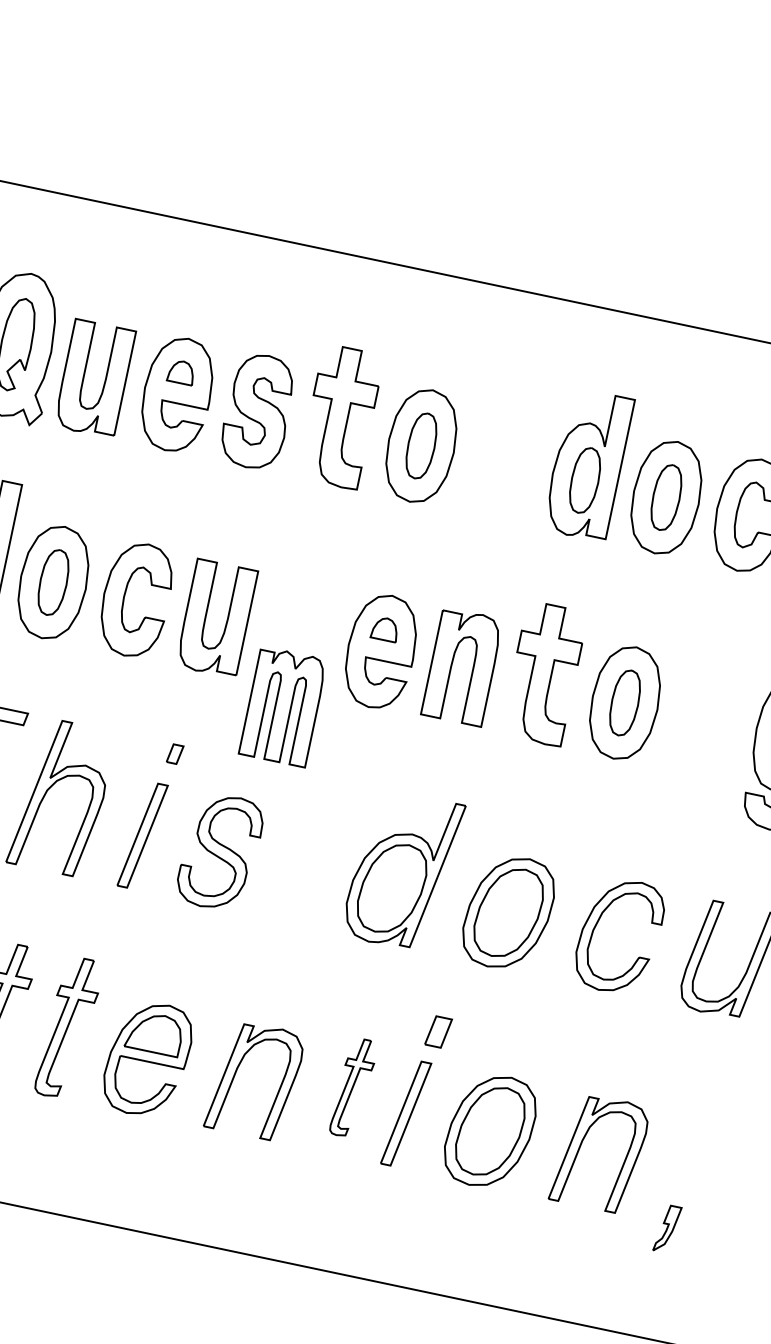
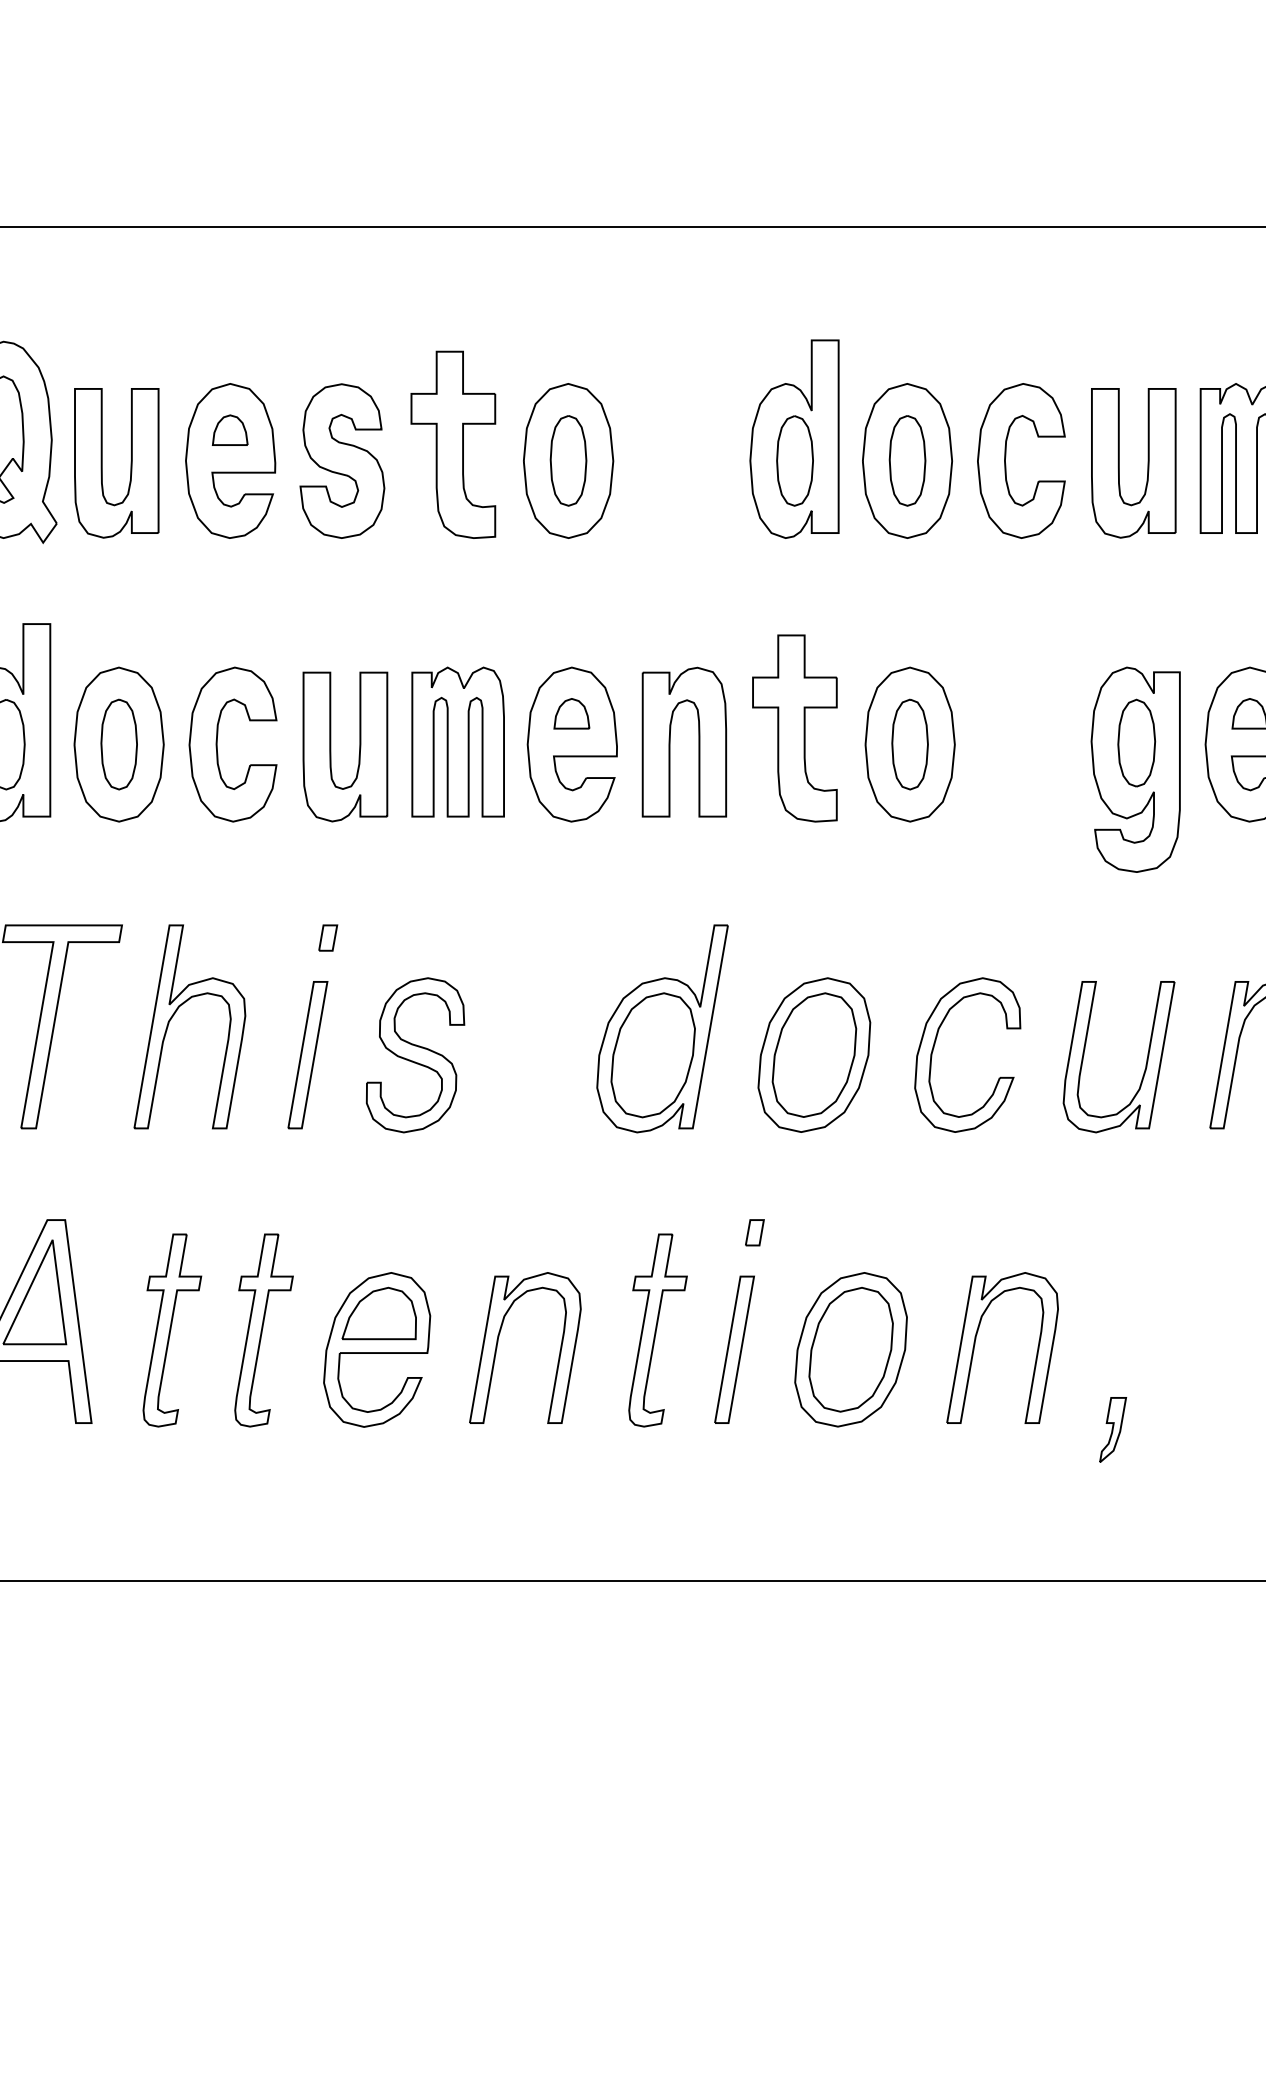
part: (282, 706) -> (457, 741), moved
part: (438, 1031) -> (754, 1232), size x0.62
part: (353, 1087) -> (657, 1330), size x1.43

